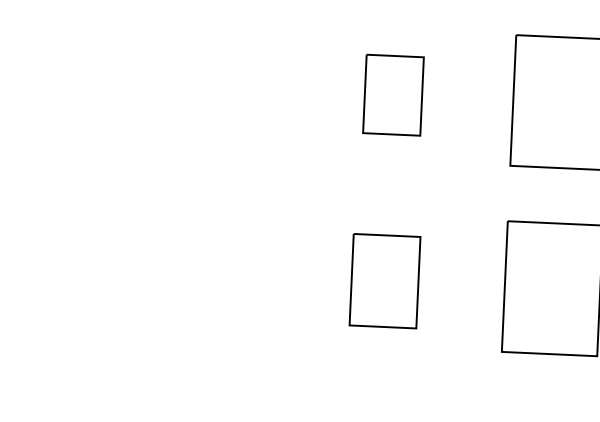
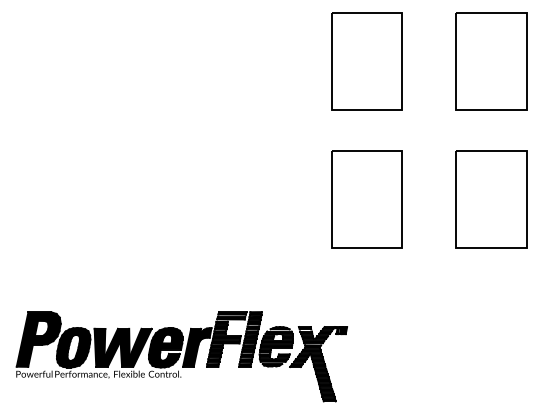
part: (392, 95) -> (366, 61), size x1.67
part: (384, 281) -> (366, 199), size x1.43

